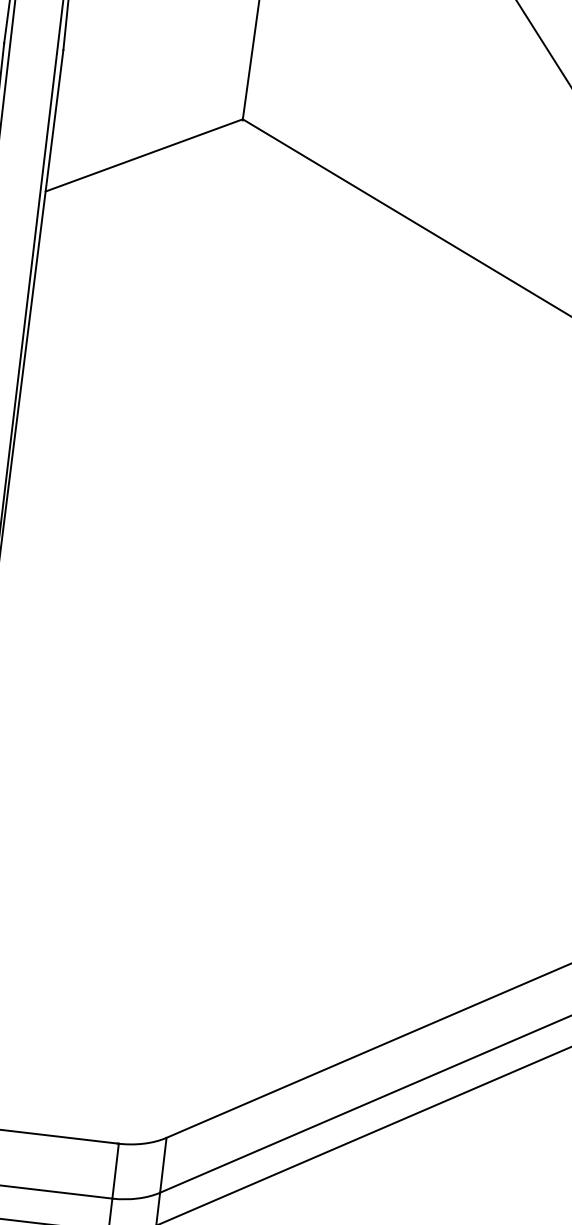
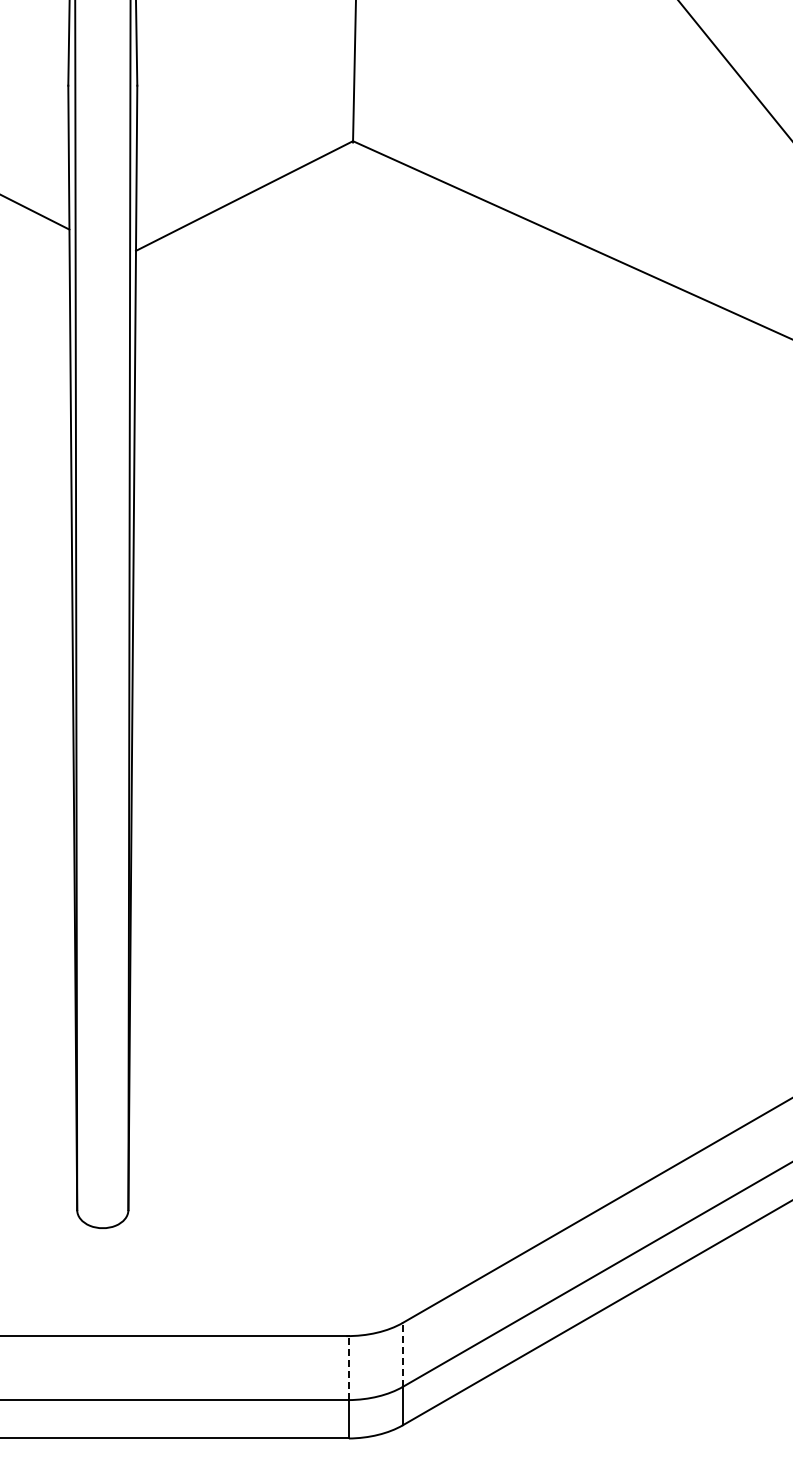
line: (163, 1164) -> (402, 1354), solid -> dashed
line: (115, 1170) -> (348, 1367), solid -> dashed

